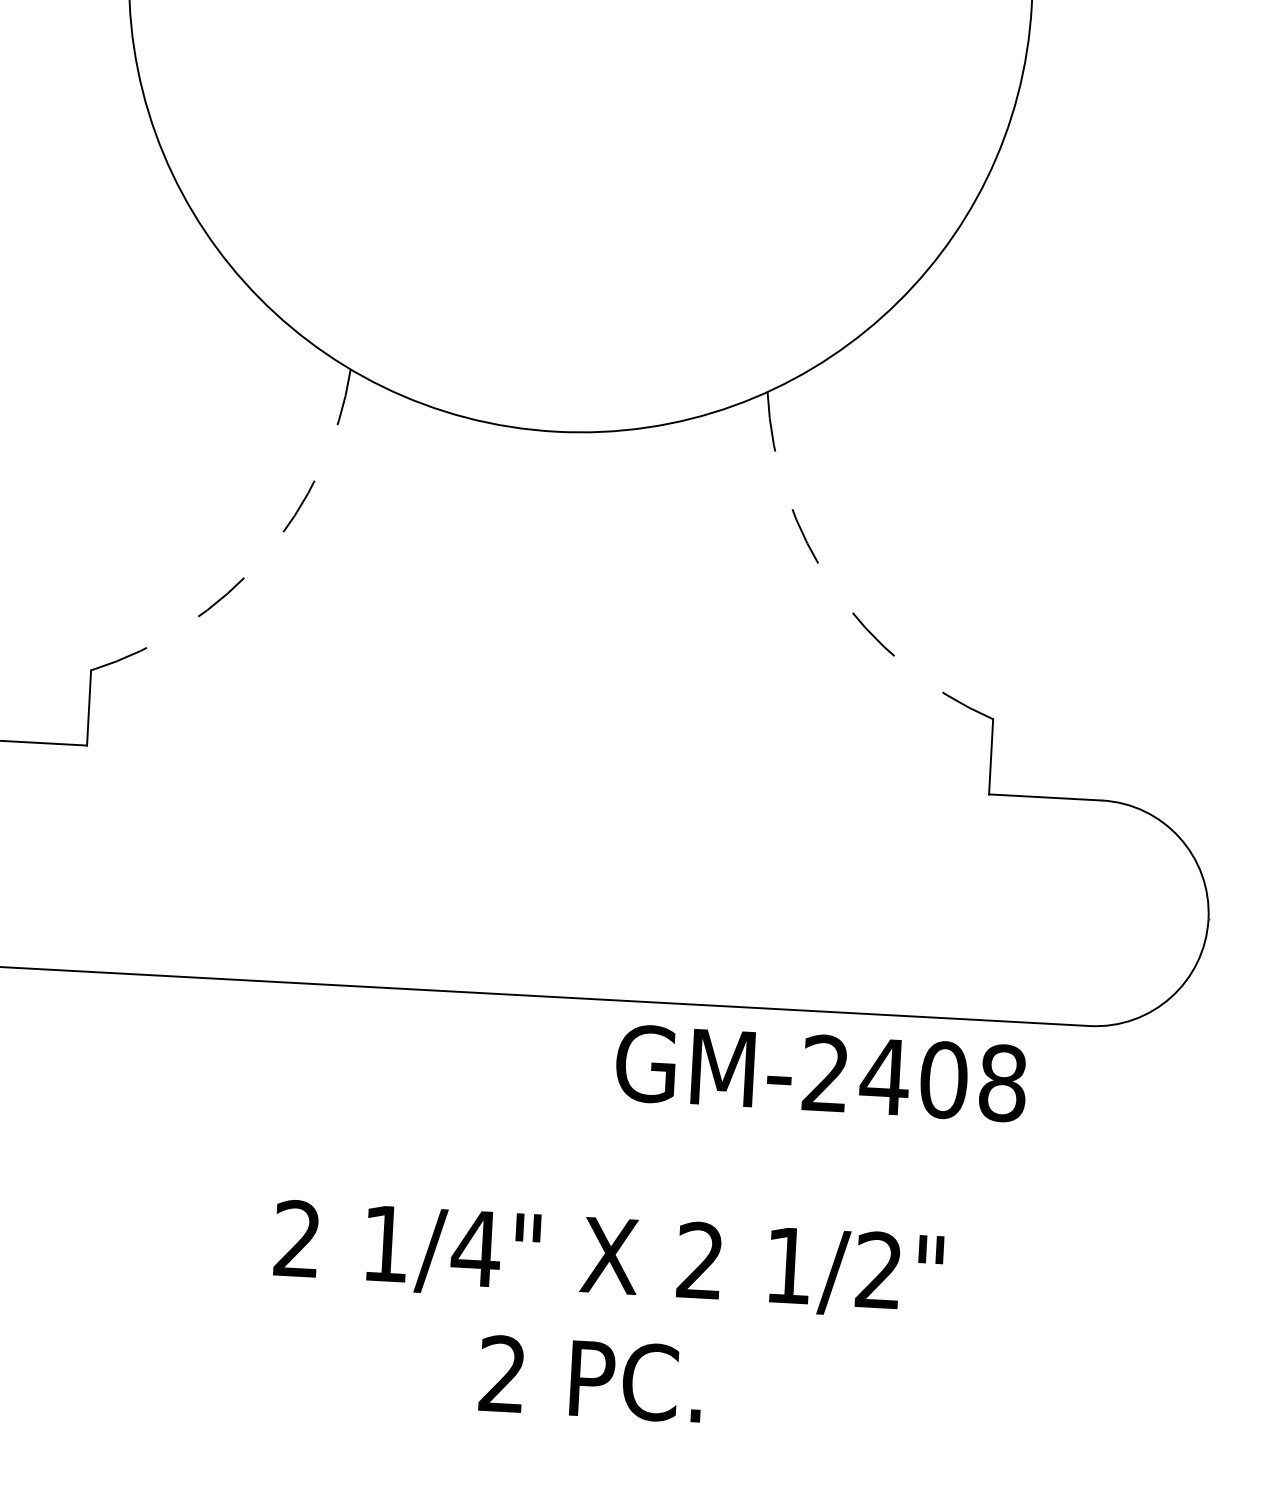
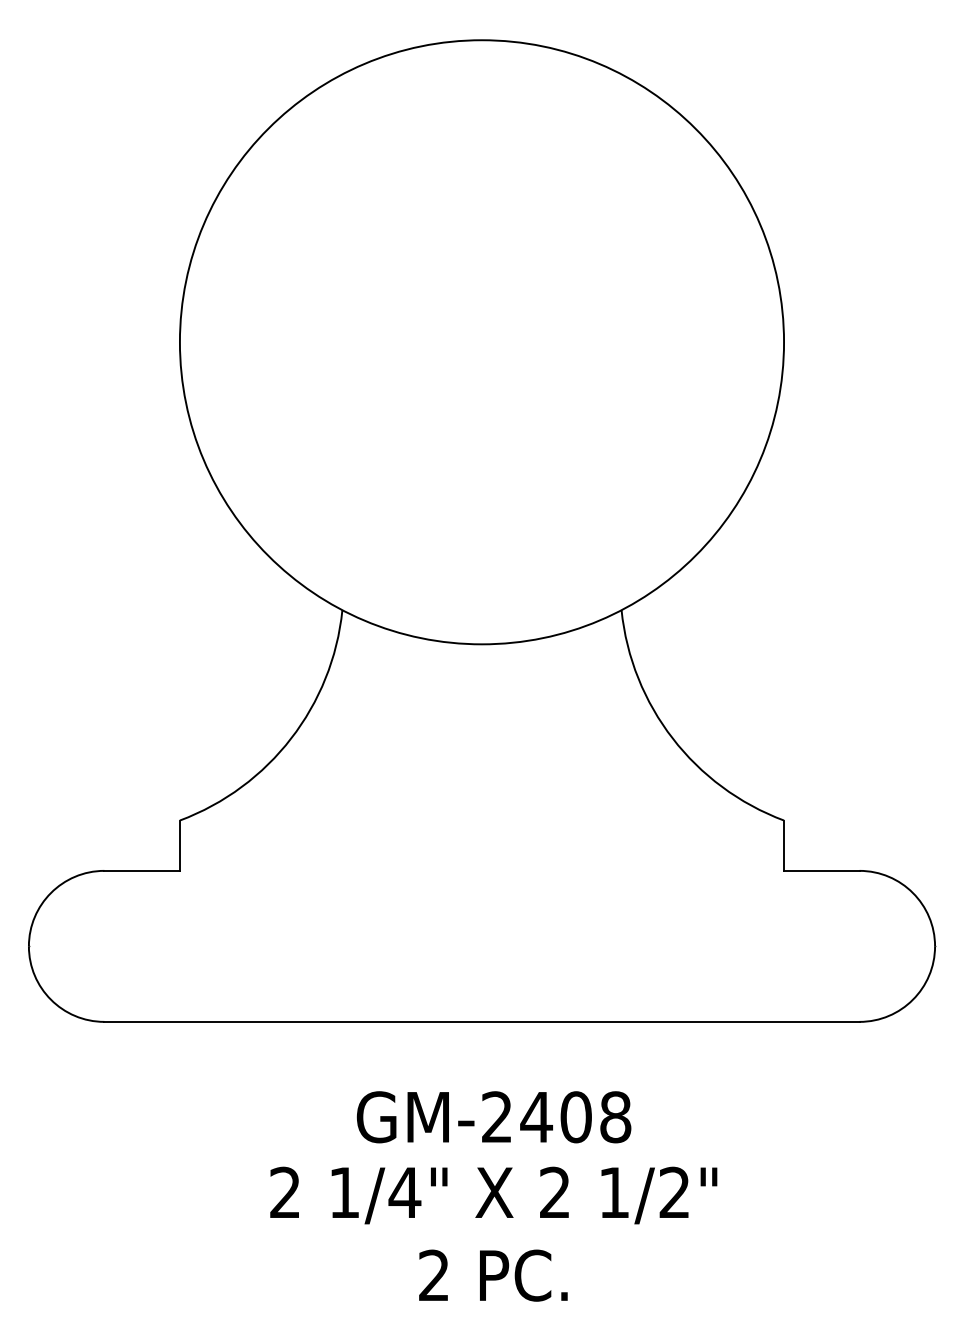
arc: (264, 556) -> (291, 738), dashed -> solid
arc: (833, 587) -> (672, 738), dashed -> solid
text: (820, 1073) -> (493, 1117), moved
text: (608, 1259) -> (493, 1195), moved
text: (591, 1378) -> (493, 1275), moved

